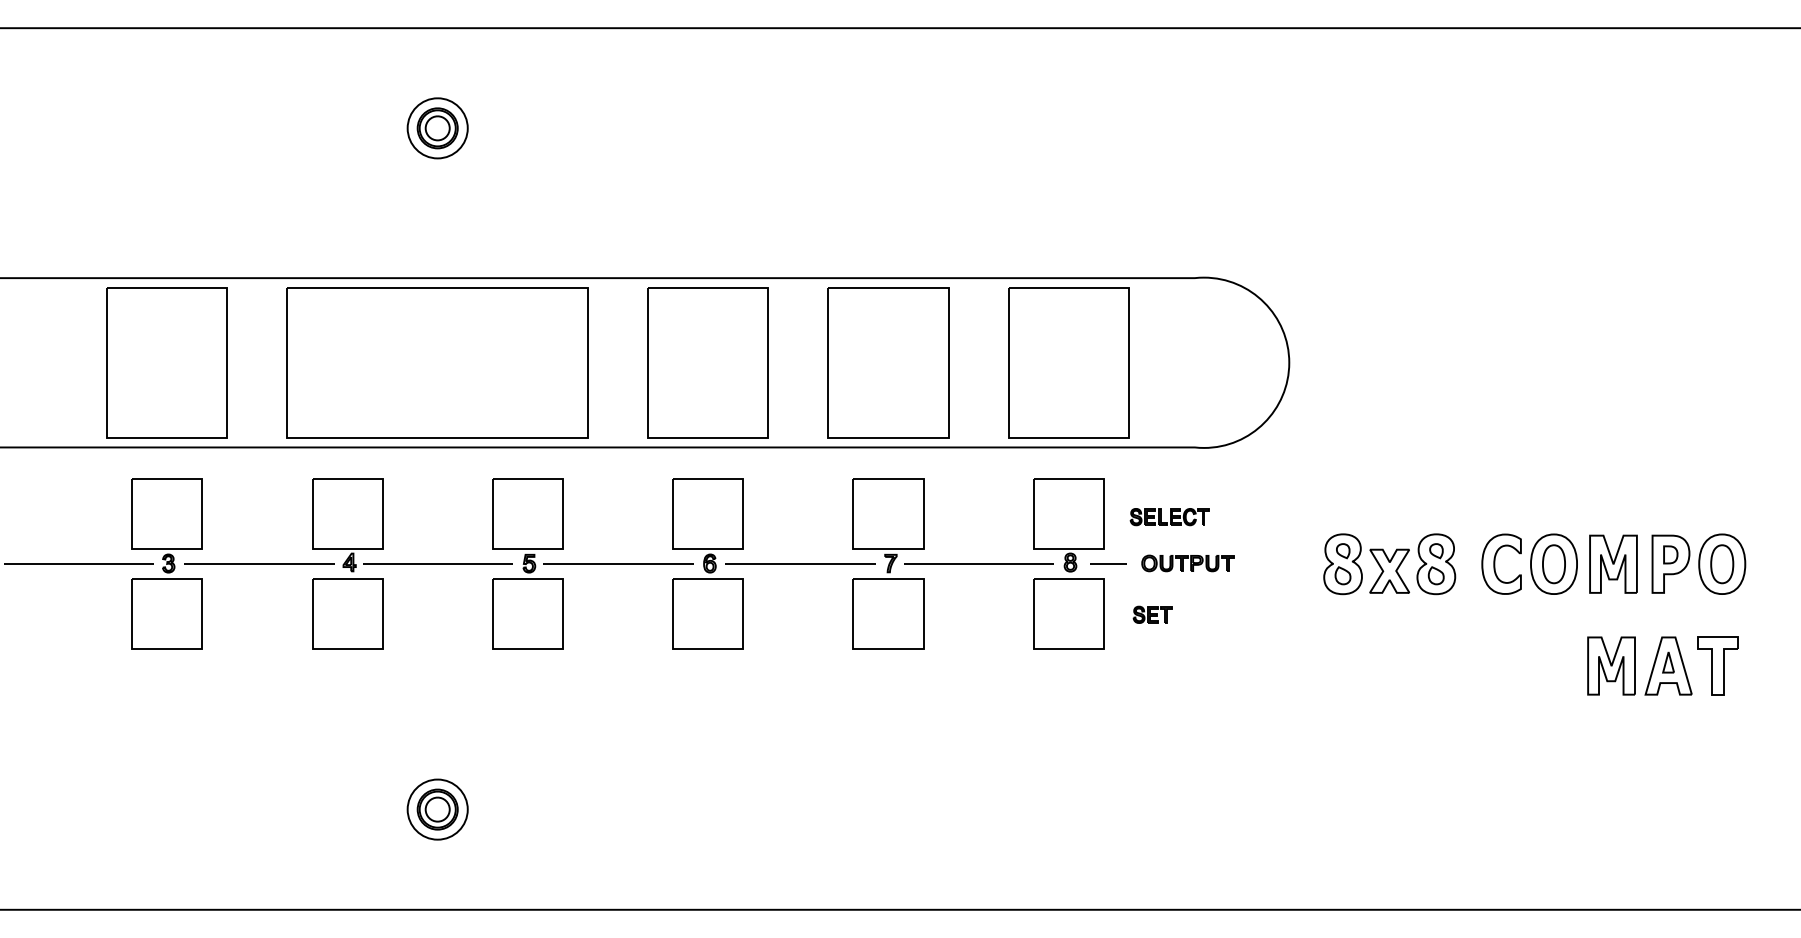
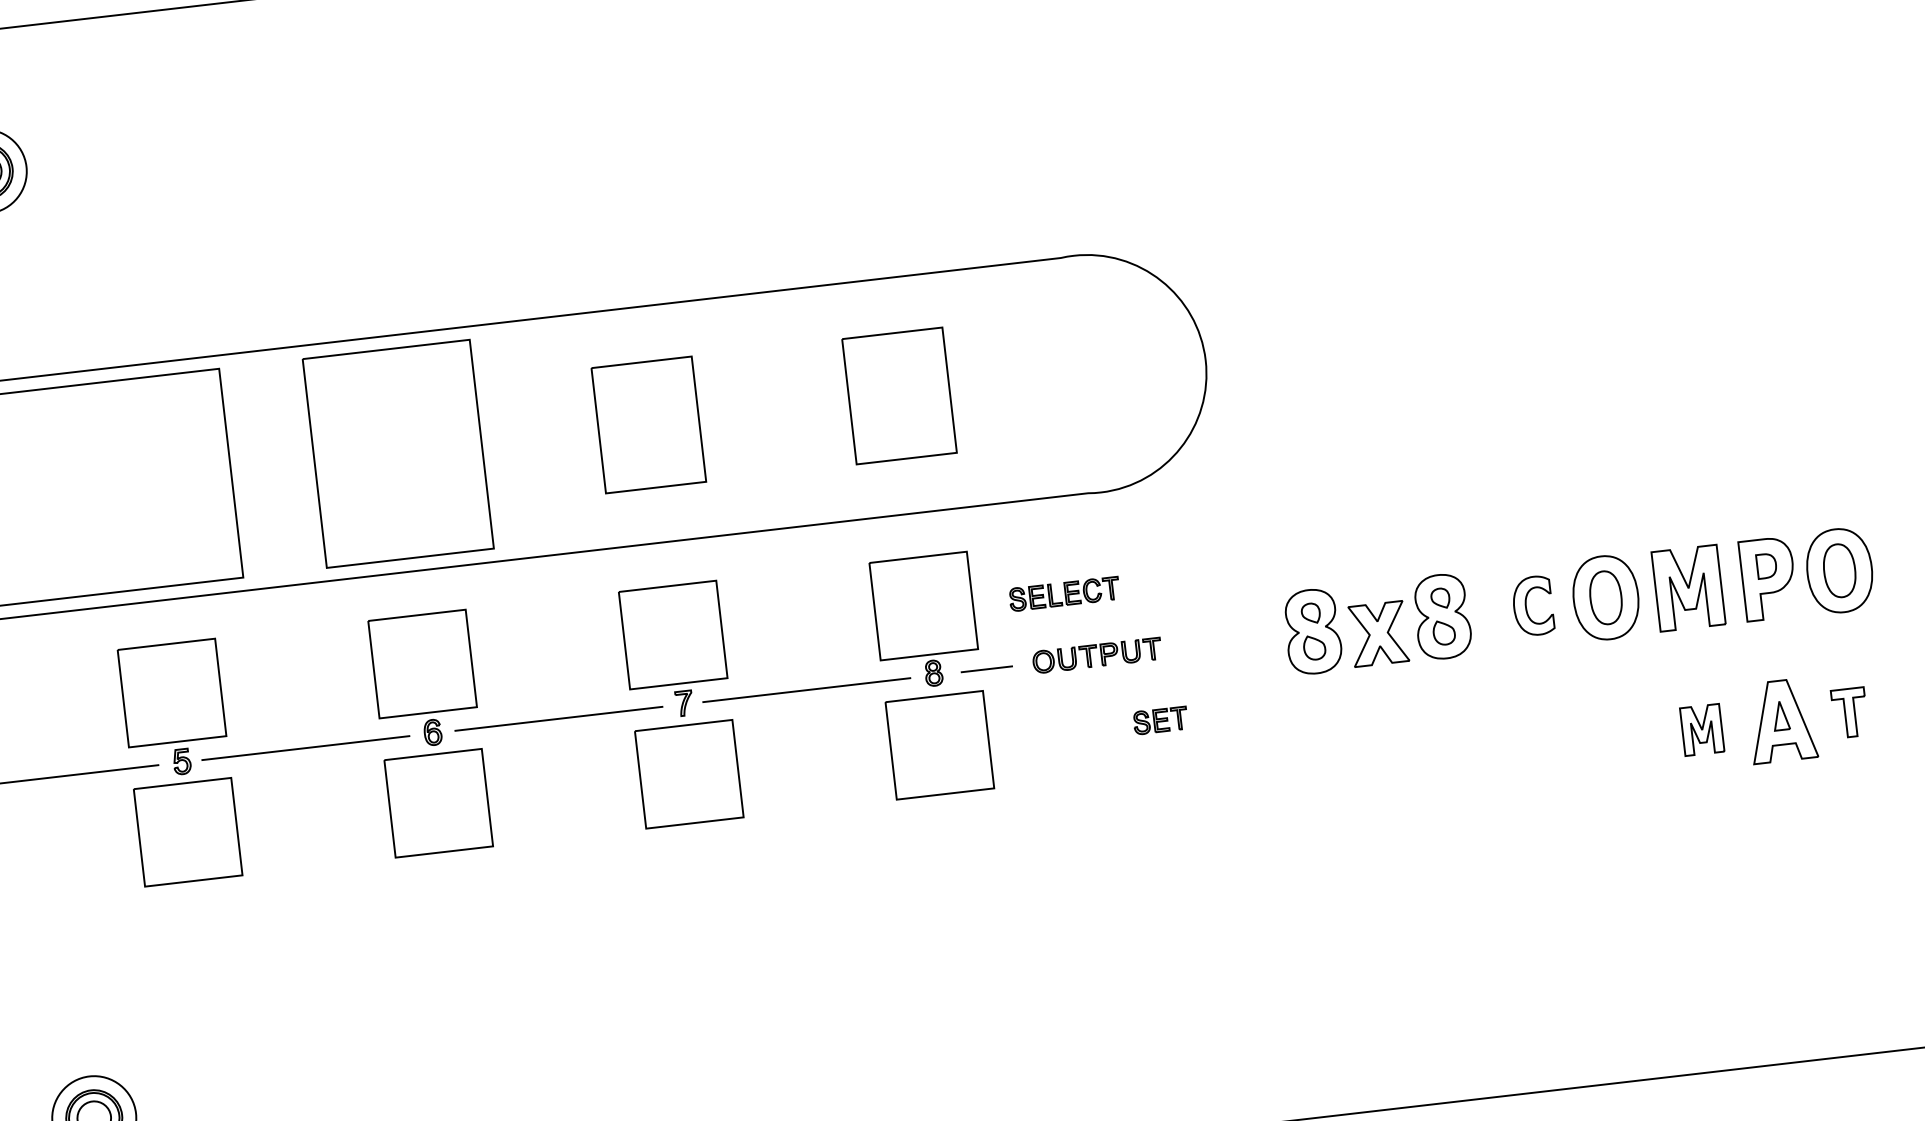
part: (888, 362) -> (648, 424), size x0.6
part: (1068, 362) -> (898, 395), size x0.6
part: (1501, 563) -> (1532, 605), size x0.7
part: (1152, 614) -> (1160, 720), moved
part: (1611, 665) -> (1702, 729), size x0.6
part: (1717, 665) -> (1849, 712), size x0.6

